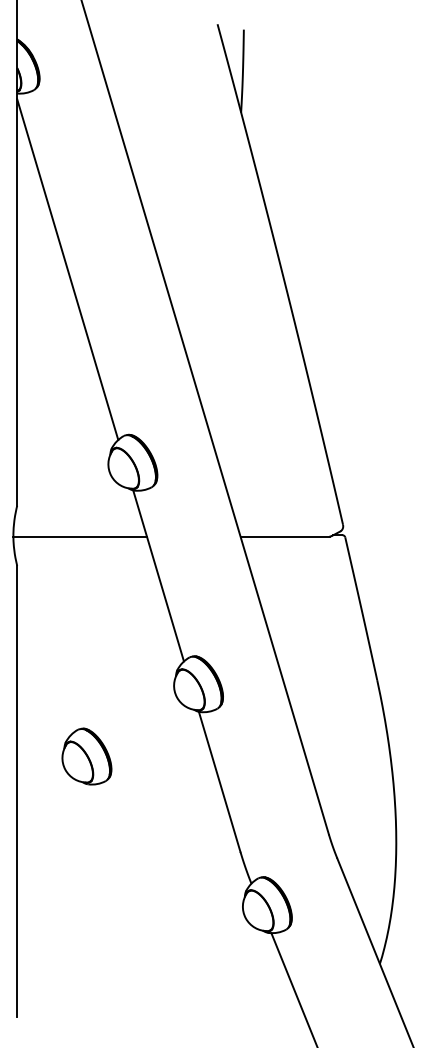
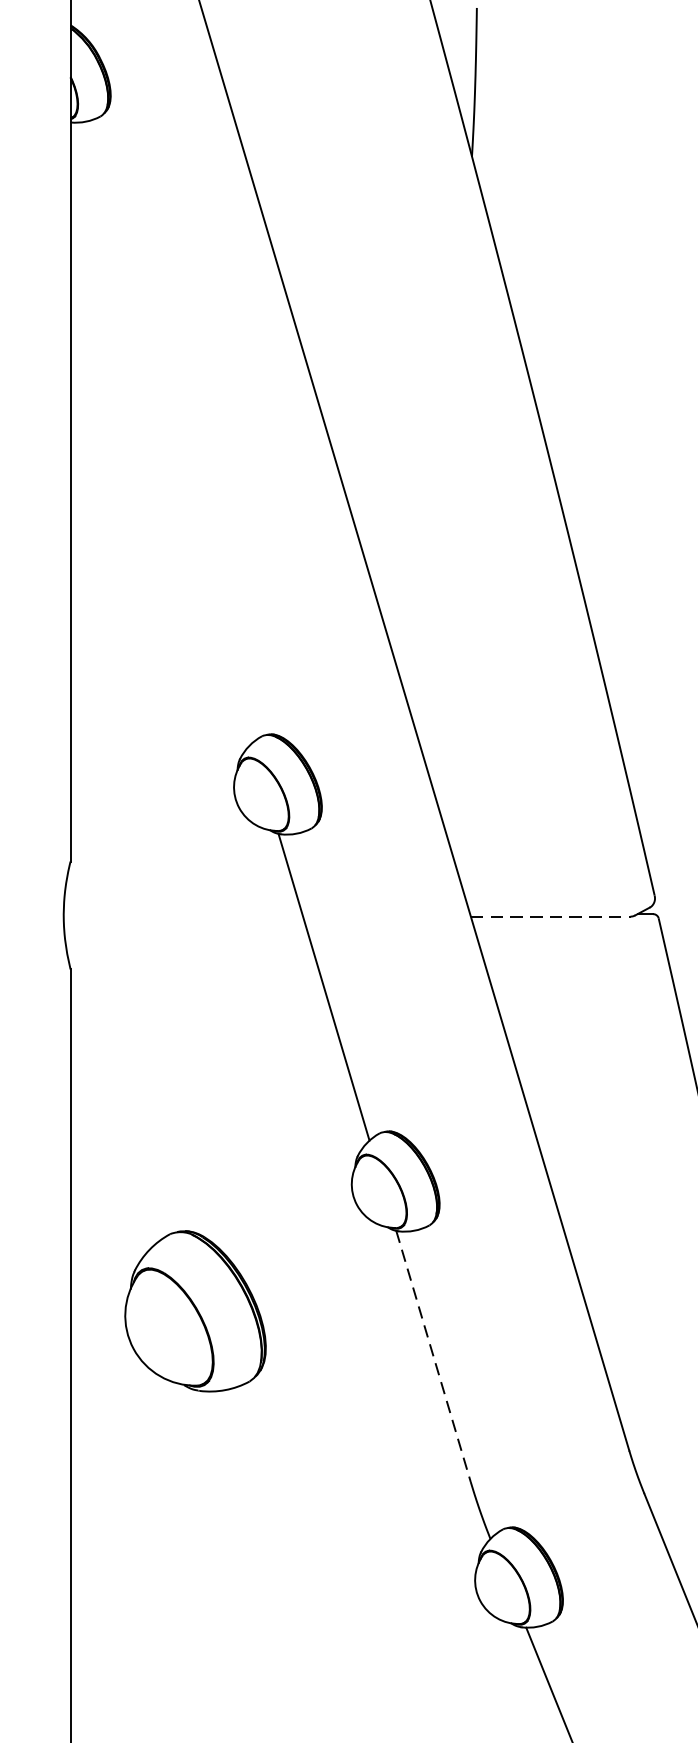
line: (67, 269) -> (160, 437), removed
line: (79, 536) -> (182, 916), removed
line: (285, 536) -> (551, 916), solid -> dashed
part: (86, 756) -> (194, 1310), size x1.6
line: (219, 782) -> (433, 1357), solid -> dashed

